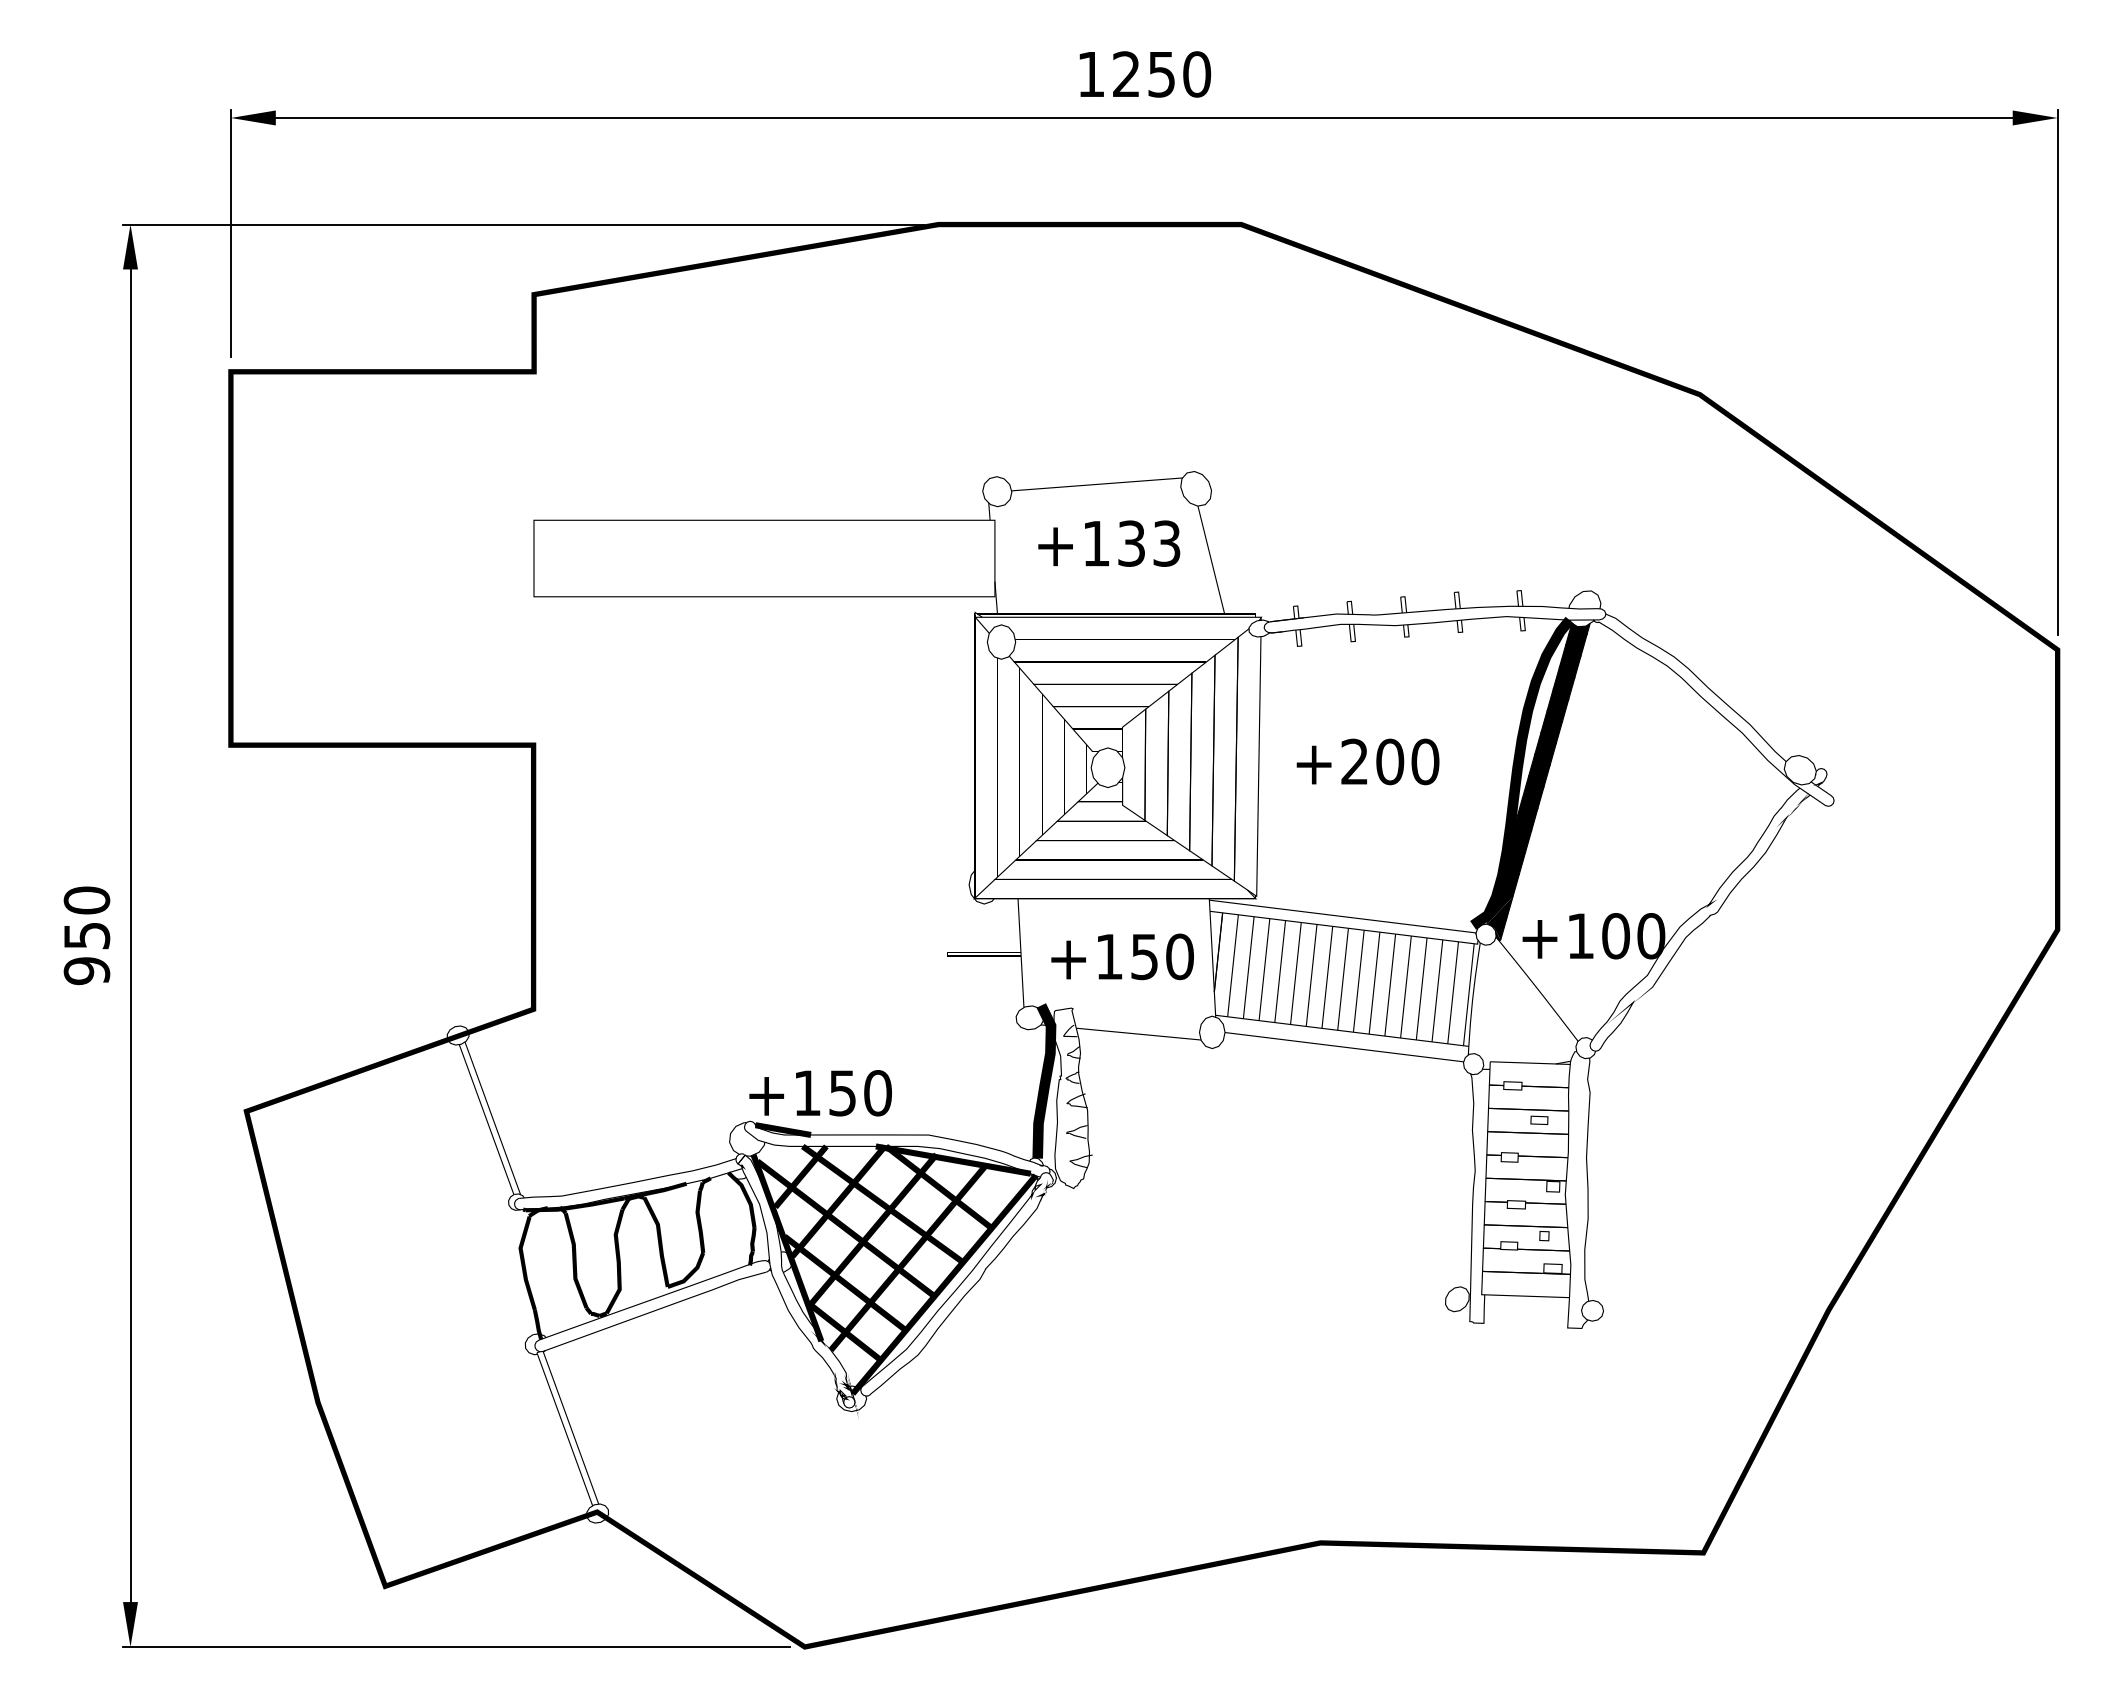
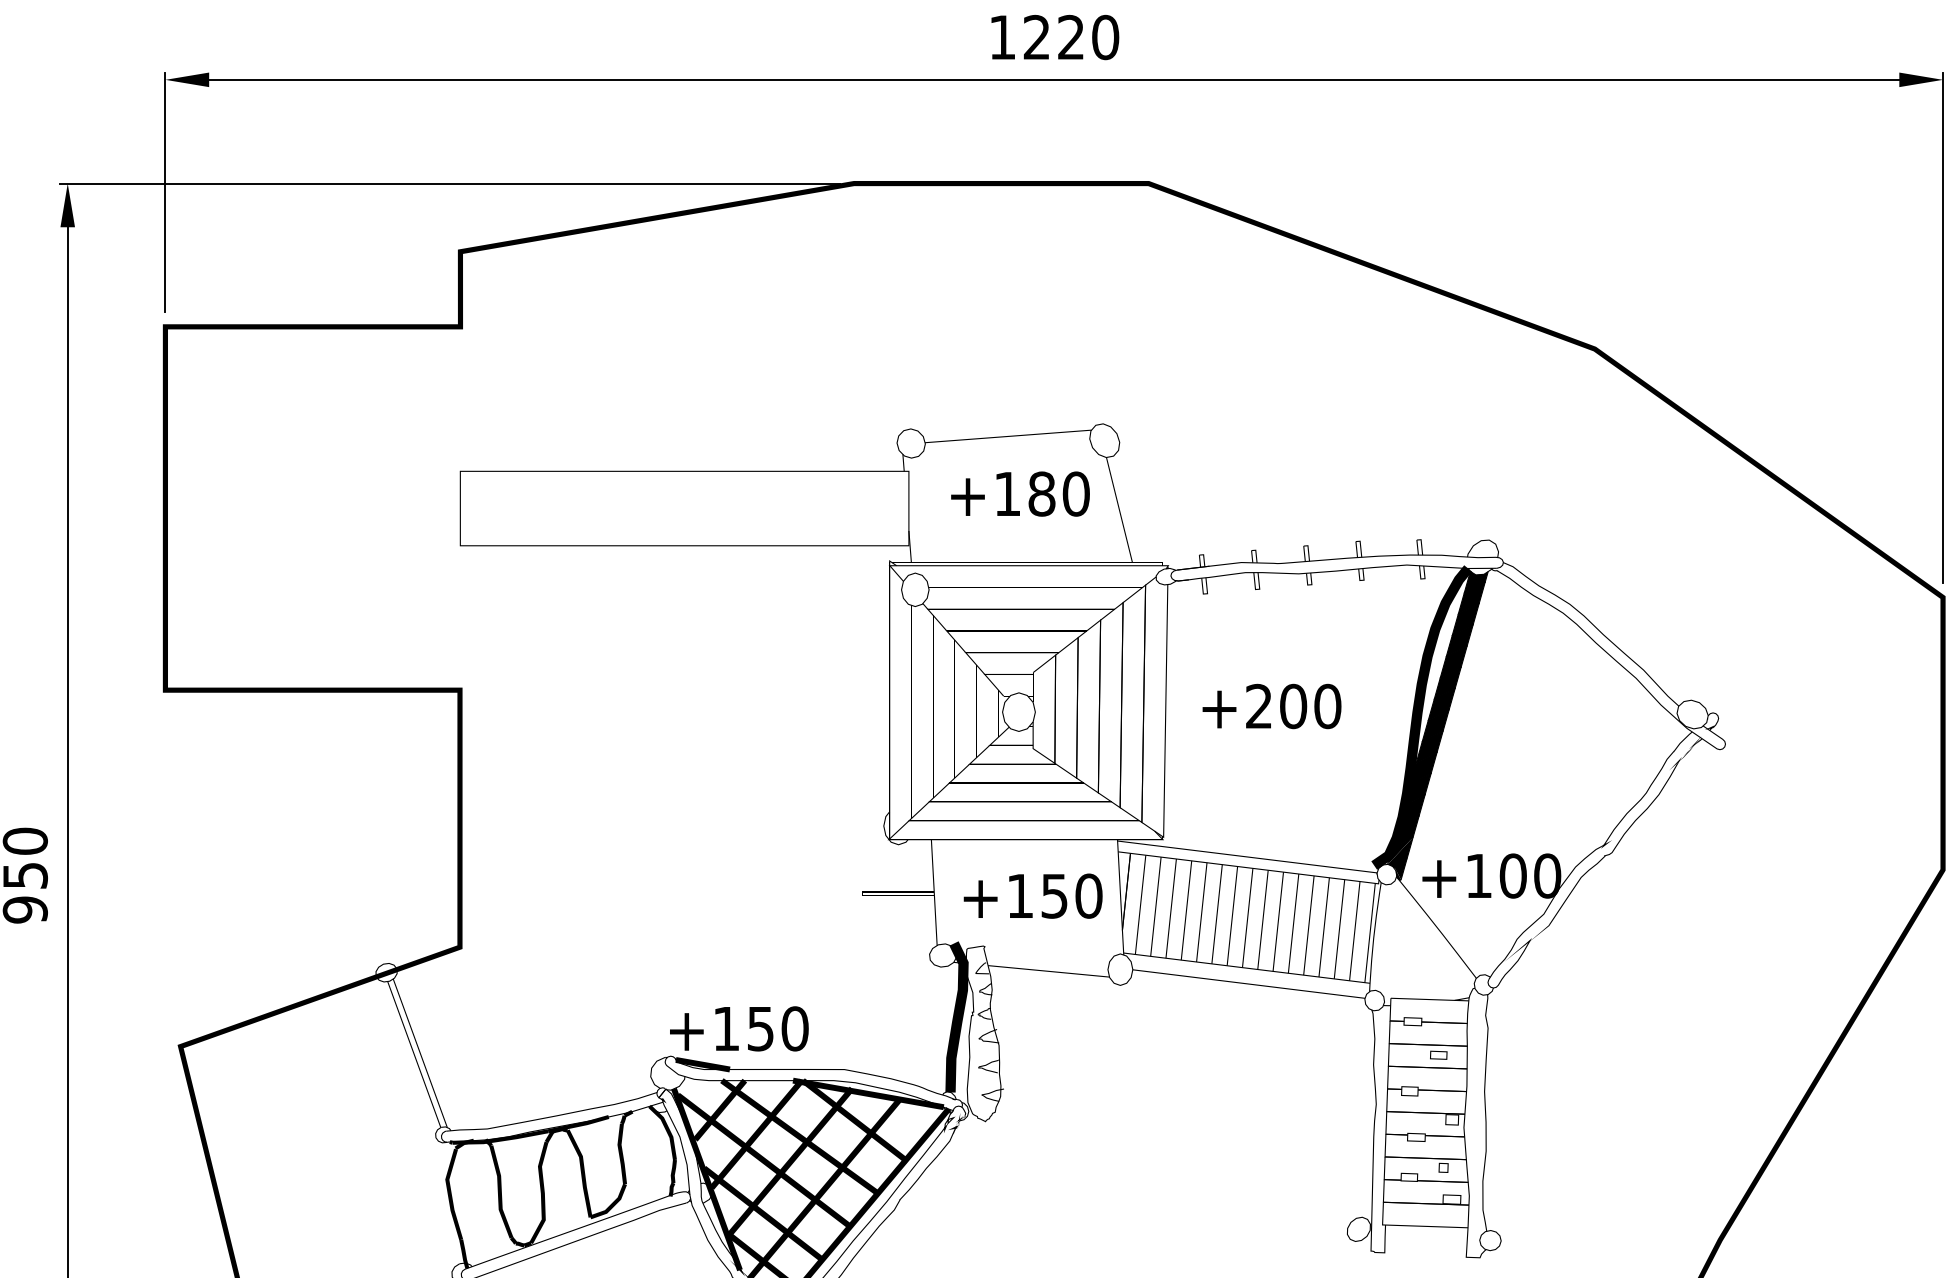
text: (1161, 74) -> (1071, 37), 1250 -> 1220
text: (1149, 543) -> (1059, 493), +133 -> +180

